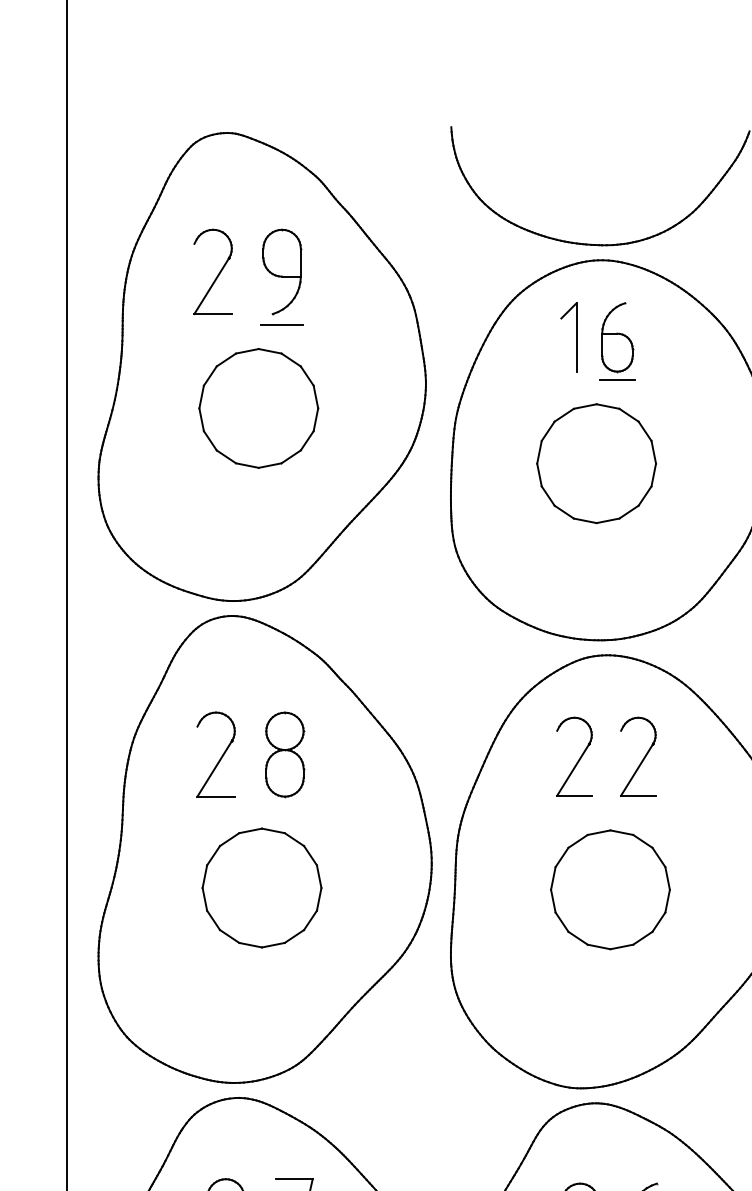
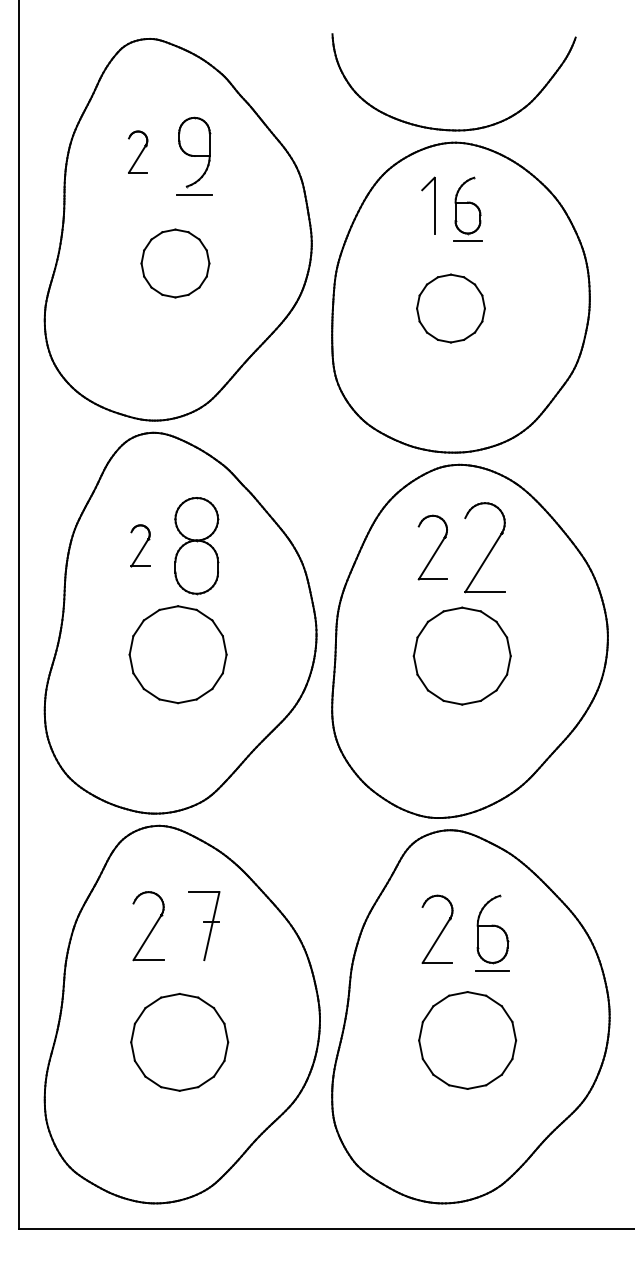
part: (212, 271) -> (137, 151), size x0.6
part: (258, 408) -> (175, 263), size x0.7
part: (596, 463) -> (450, 308), size x0.7
part: (215, 754) -> (140, 545), size x0.6
part: (284, 754) -> (196, 545), size x1.4
part: (637, 756) -> (484, 547), size x1.4

